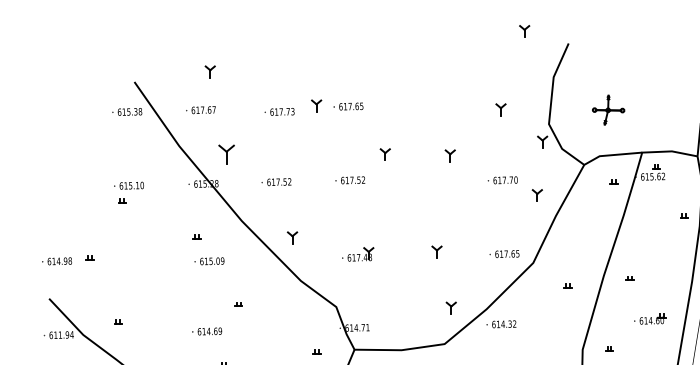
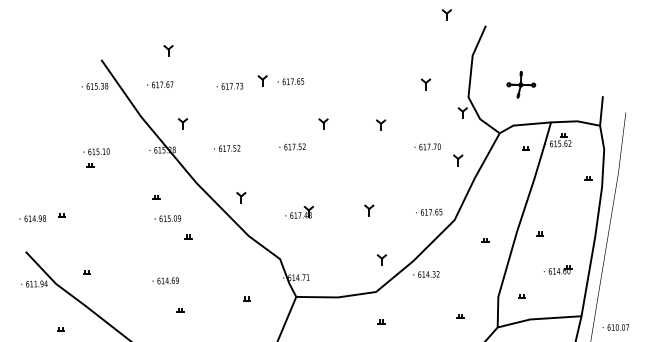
part: (226, 153) -> (182, 123), size x0.62
part: (238, 304) -> (188, 236), moved
part: (316, 351) -> (246, 298), moved

